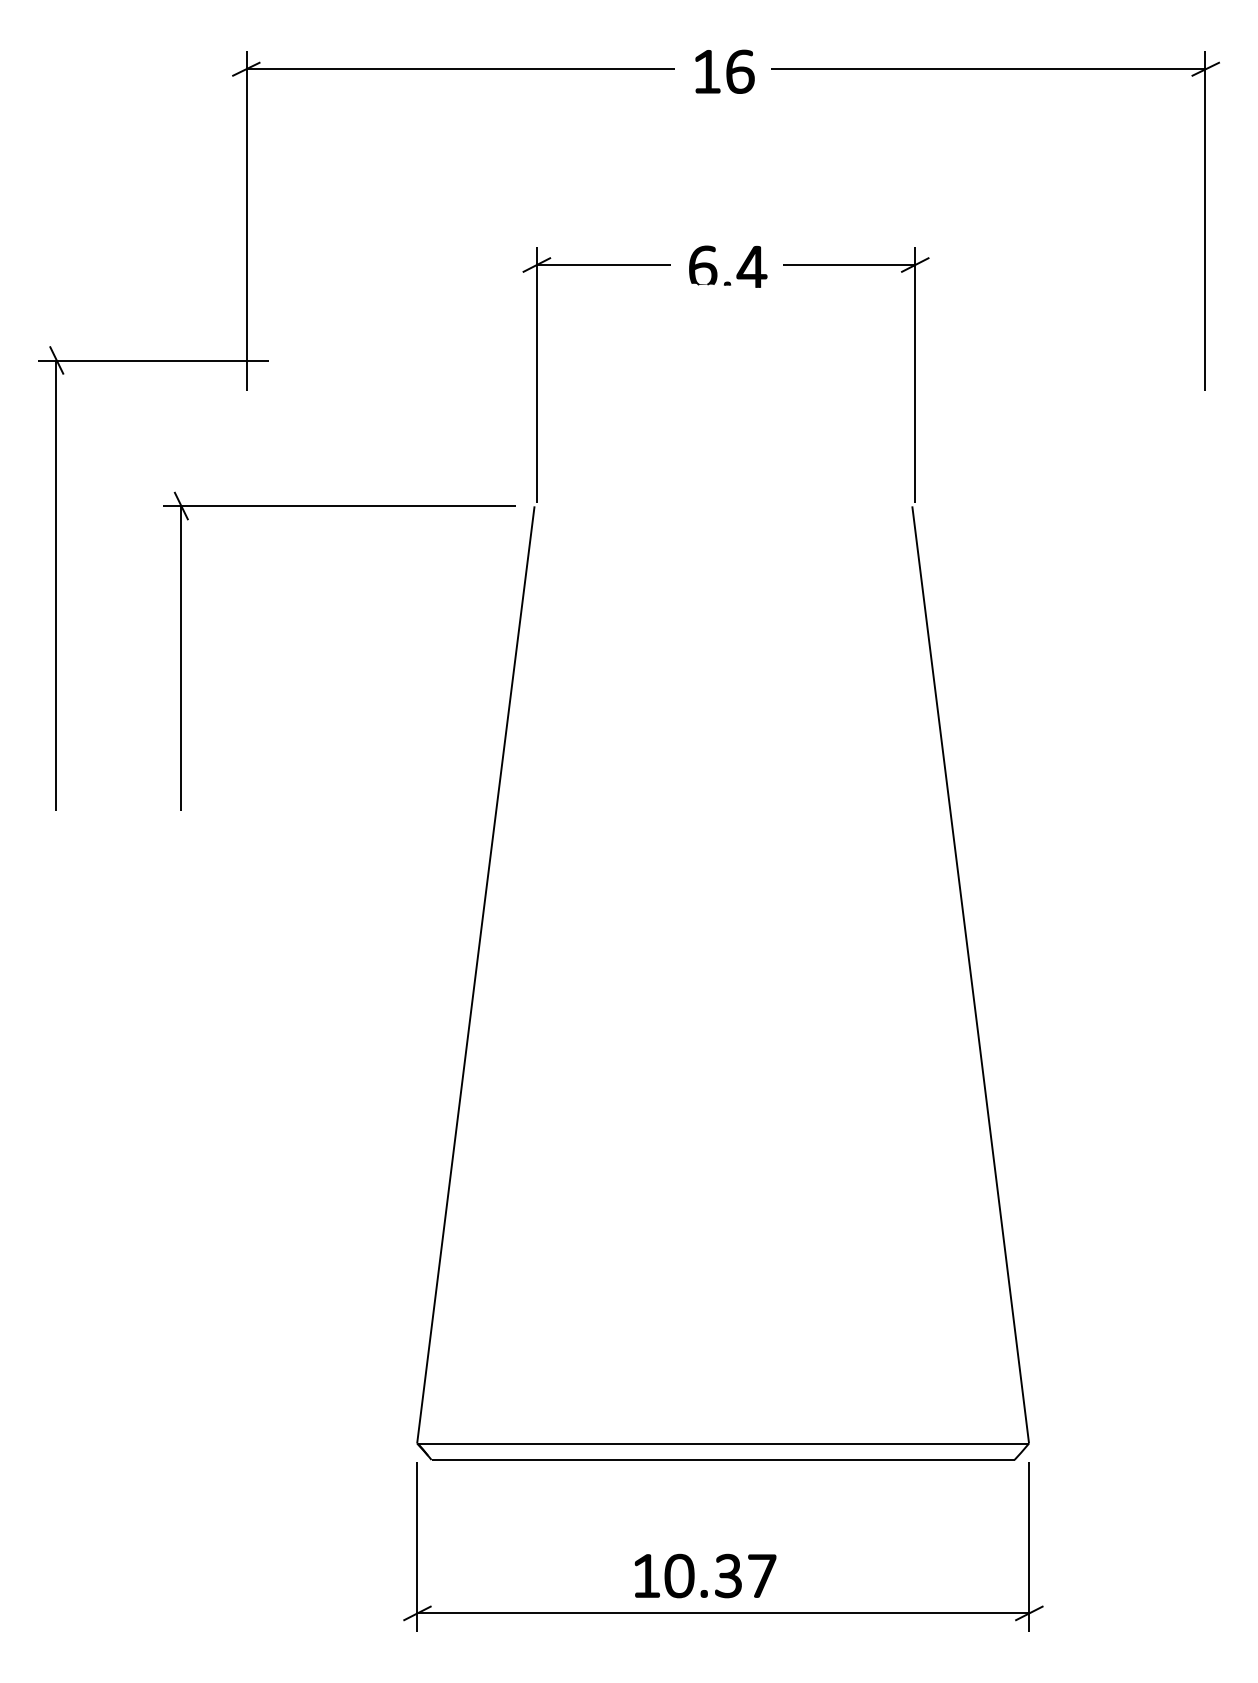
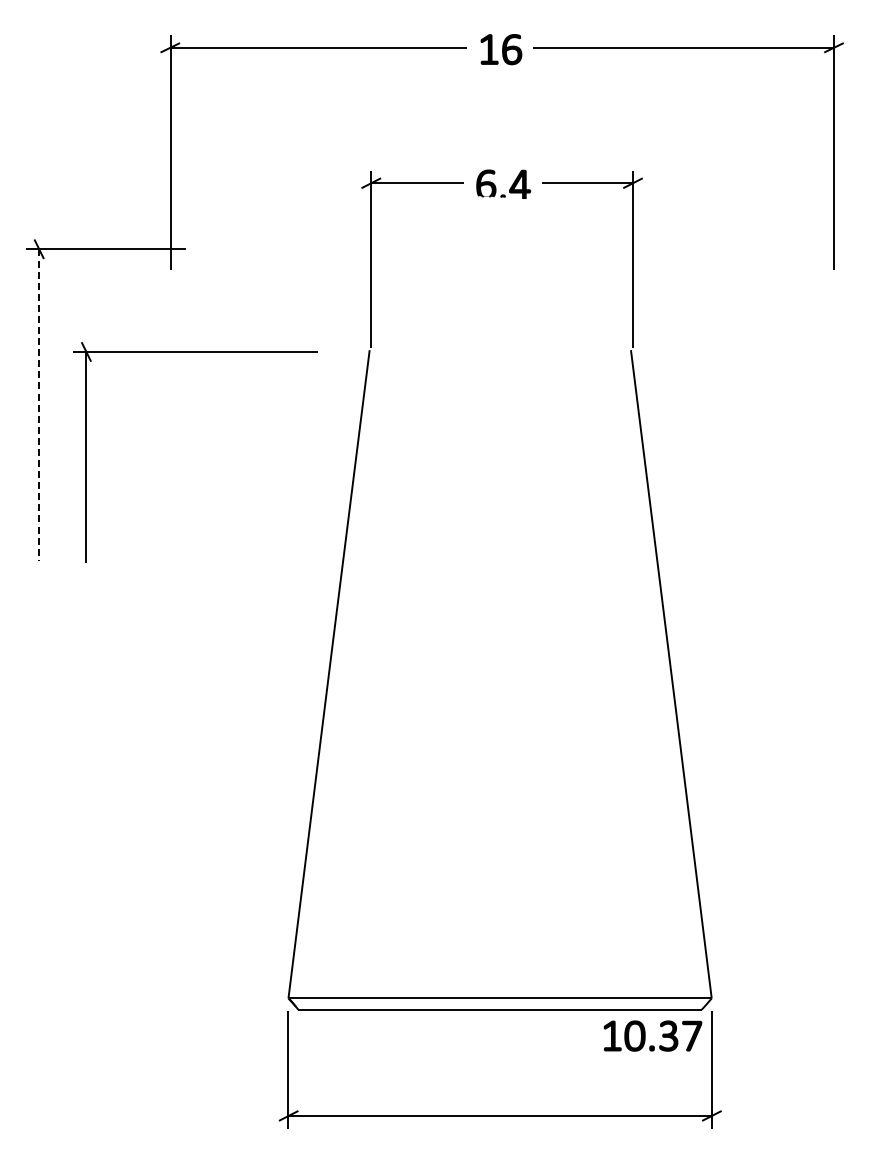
part: (339, 506) -> (195, 352), moved
line: (55, 586) -> (38, 405), solid -> dashed
part: (694, 1575) -> (645, 1035), moved

